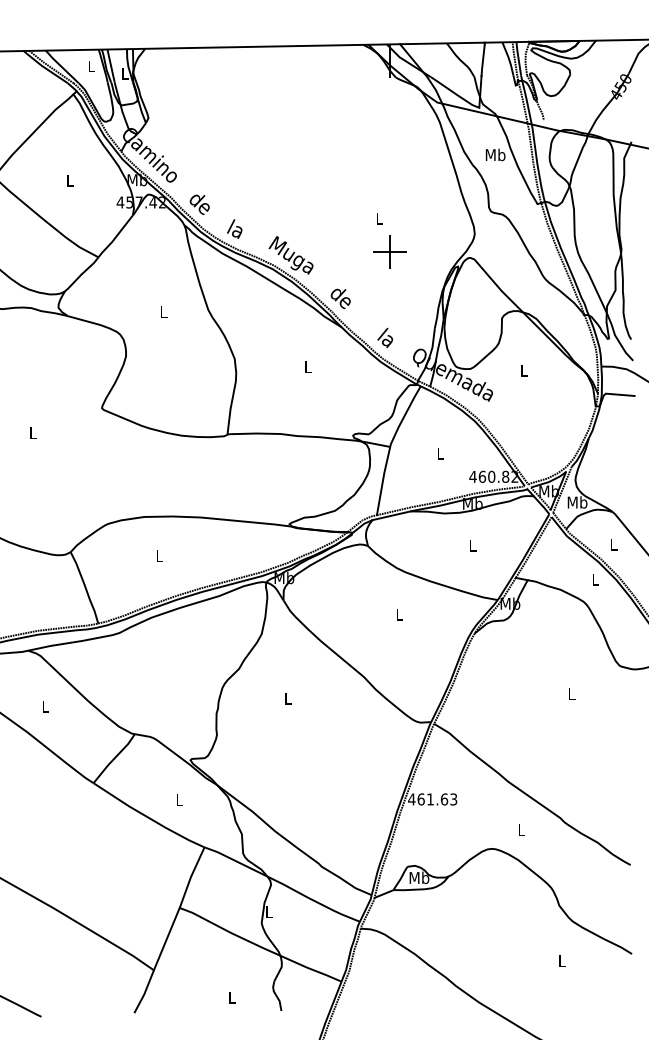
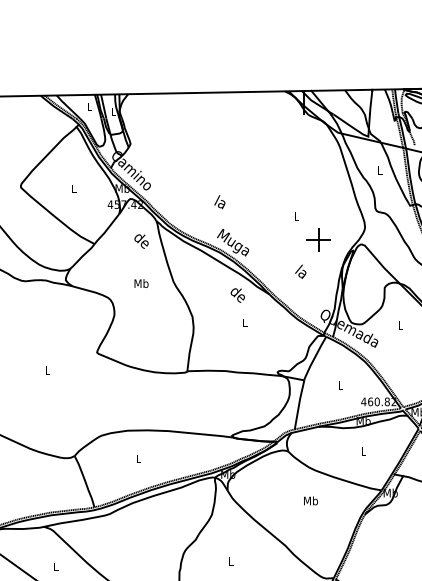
text: (495, 154) -> (379, 170), Mb -> L
text: (199, 204) -> (141, 241), moved
text: (234, 228) -> (219, 201), moved
part: (389, 251) -> (318, 239), moved
text: (340, 298) -> (237, 295), moved
text: (163, 312) -> (141, 283), L -> Mb
text: (385, 337) -> (300, 271), moved
text: (399, 614) -> (310, 500), L -> Mb

